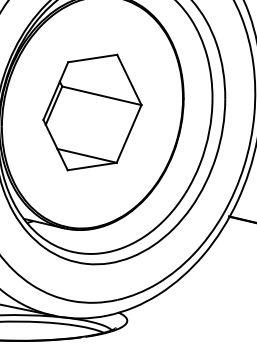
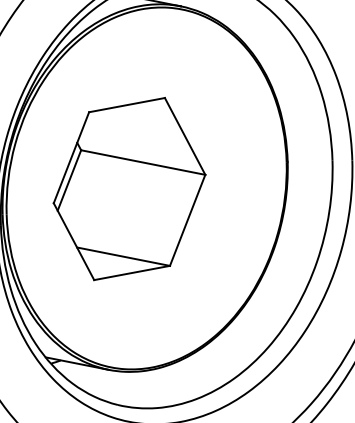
part: (92, 112) -> (129, 188), moved

